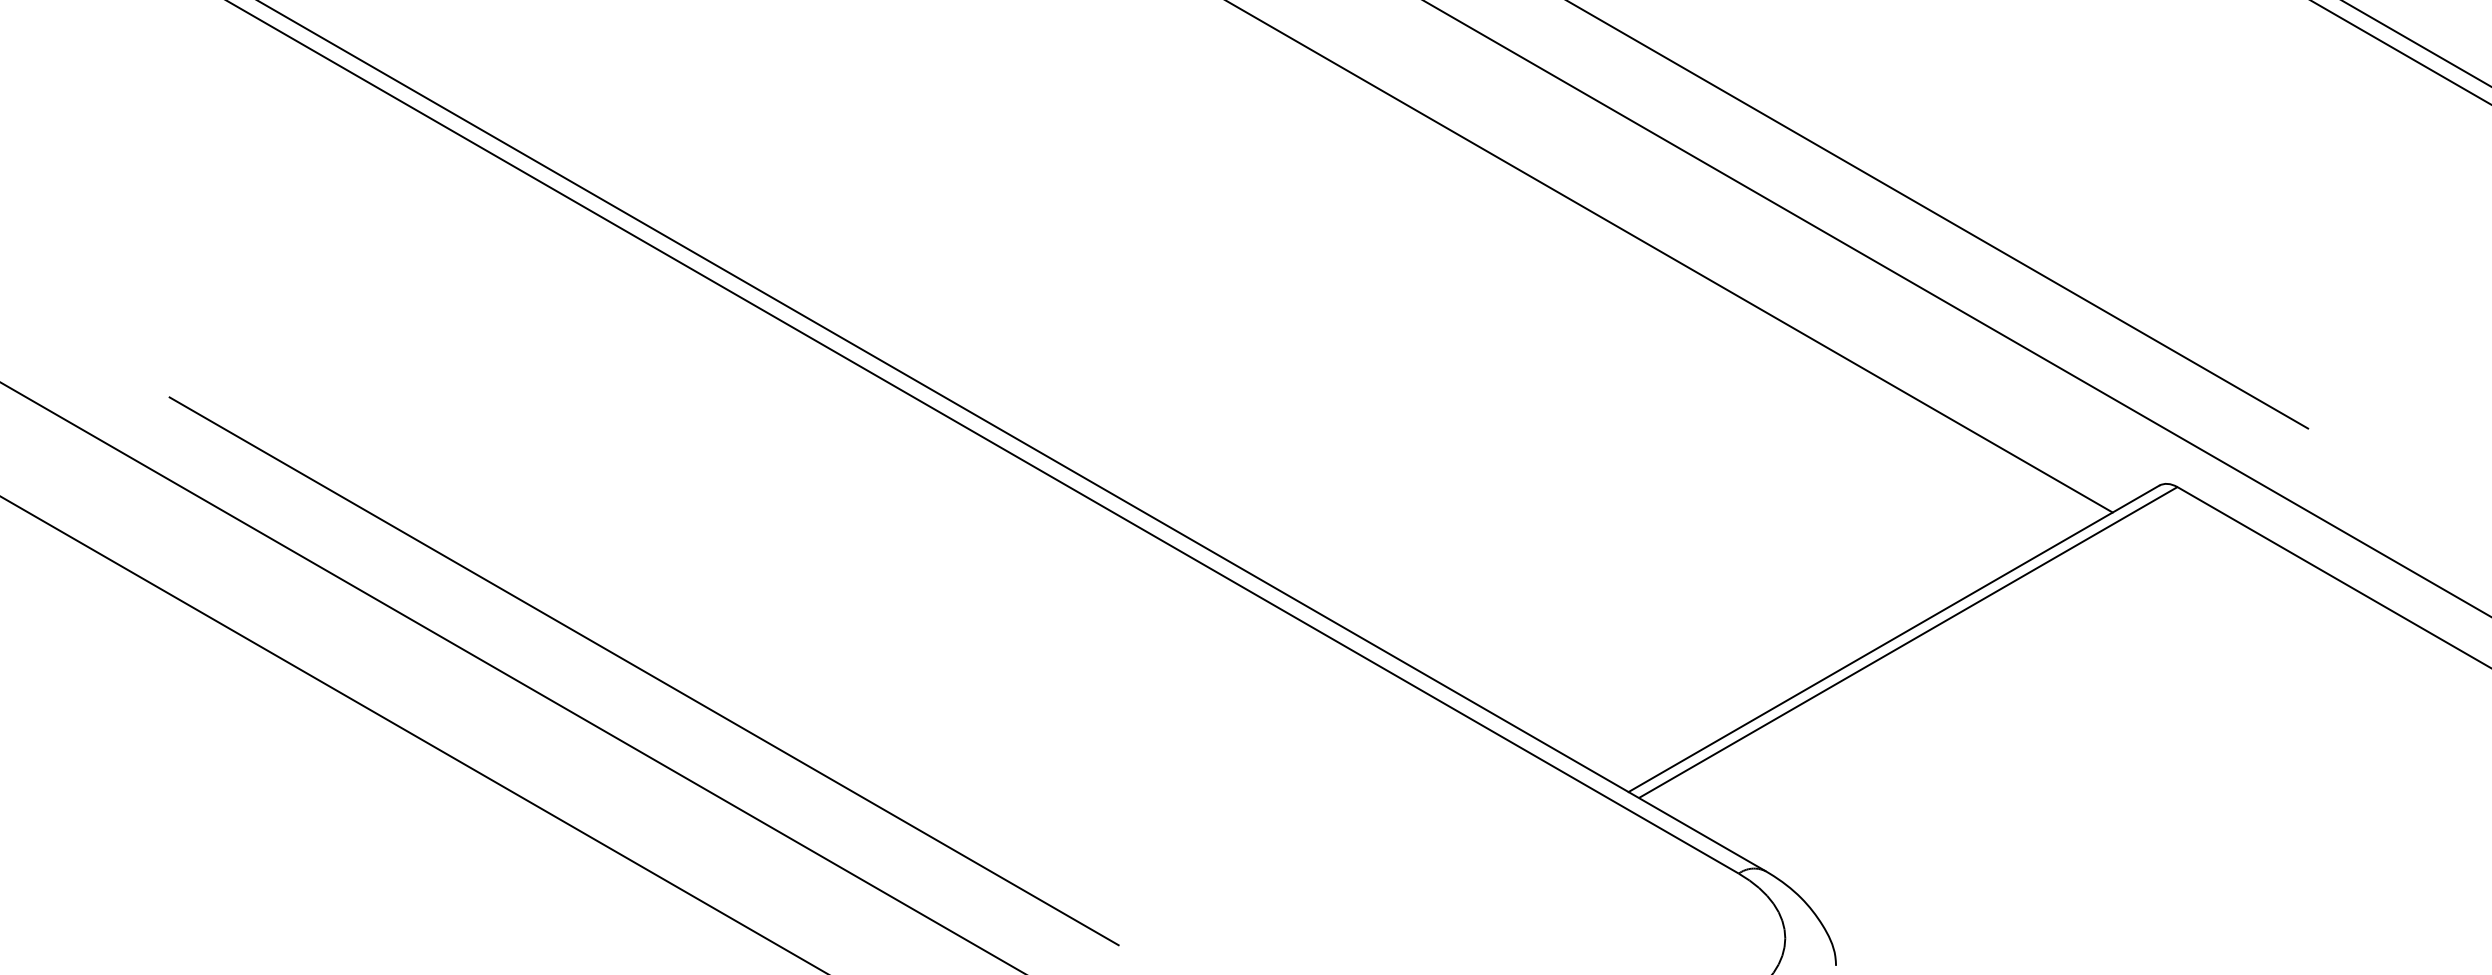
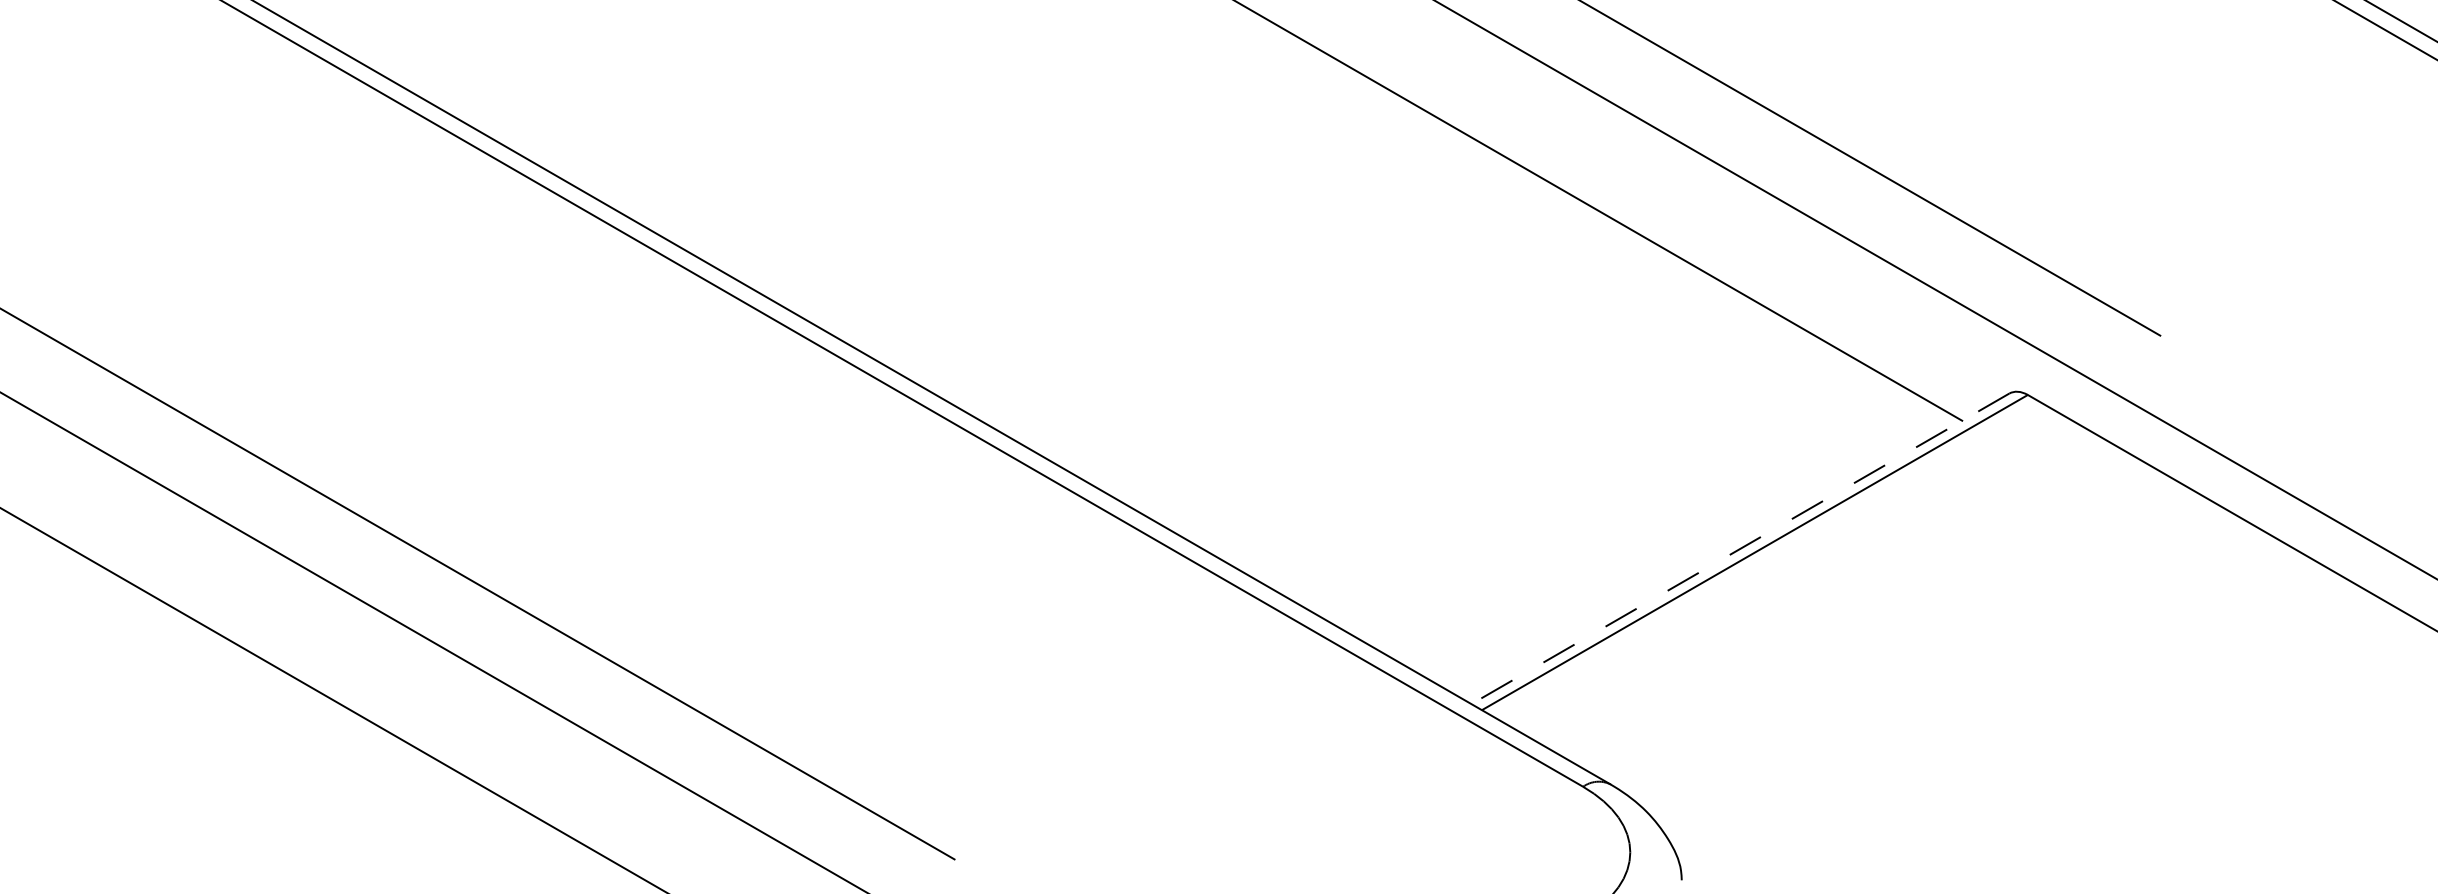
line: (1893, 639) -> (1739, 549), solid -> dashed

